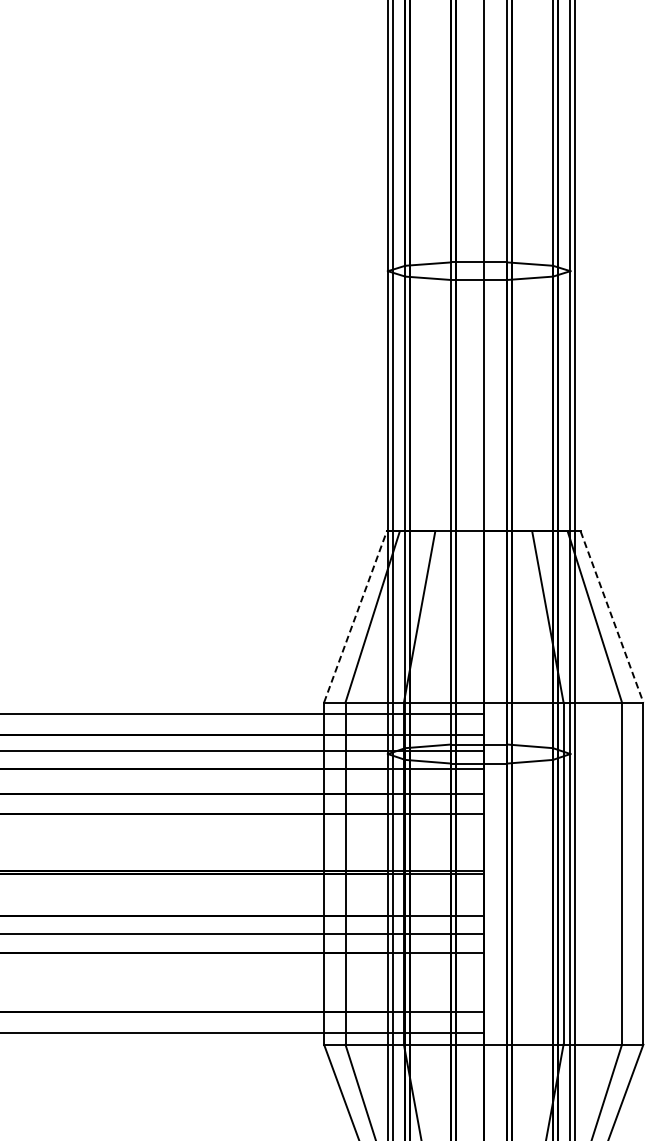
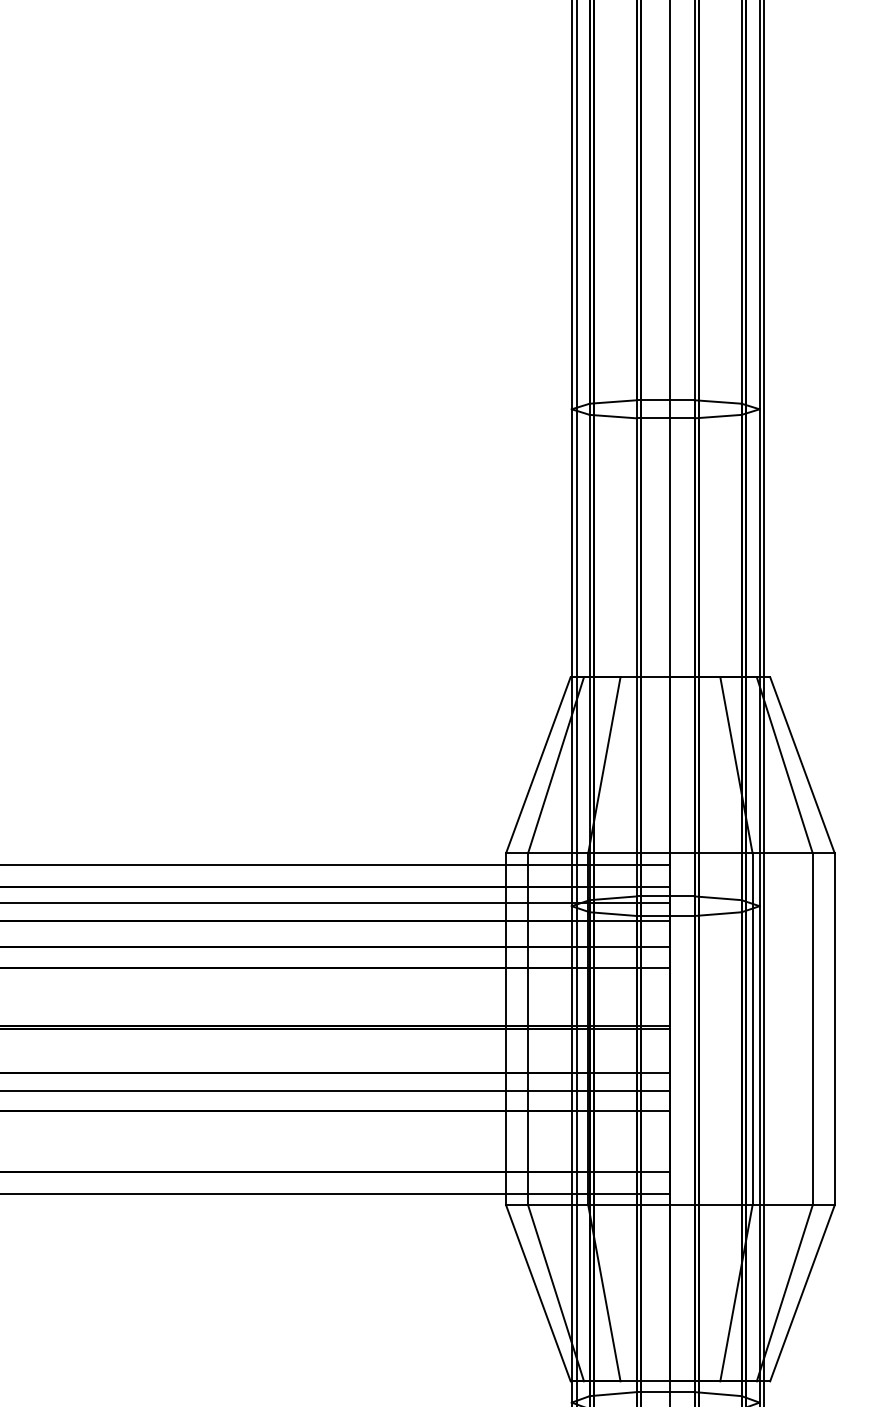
line: (355, 617) -> (538, 765), dashed -> solid
line: (612, 617) -> (802, 765), dashed -> solid

